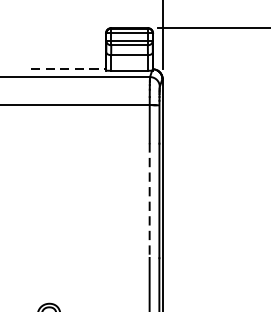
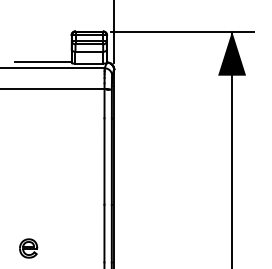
line: (68, 69) -> (43, 62), dashed -> solid
line: (149, 201) -> (104, 162), dashed -> solid

